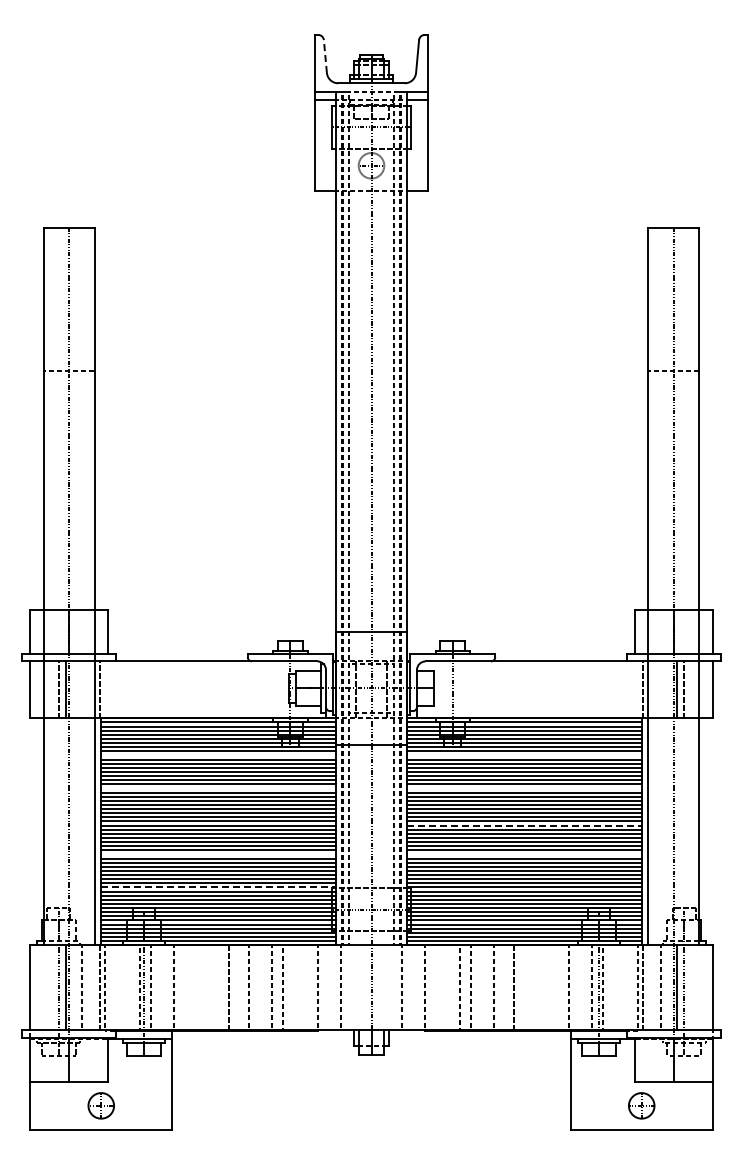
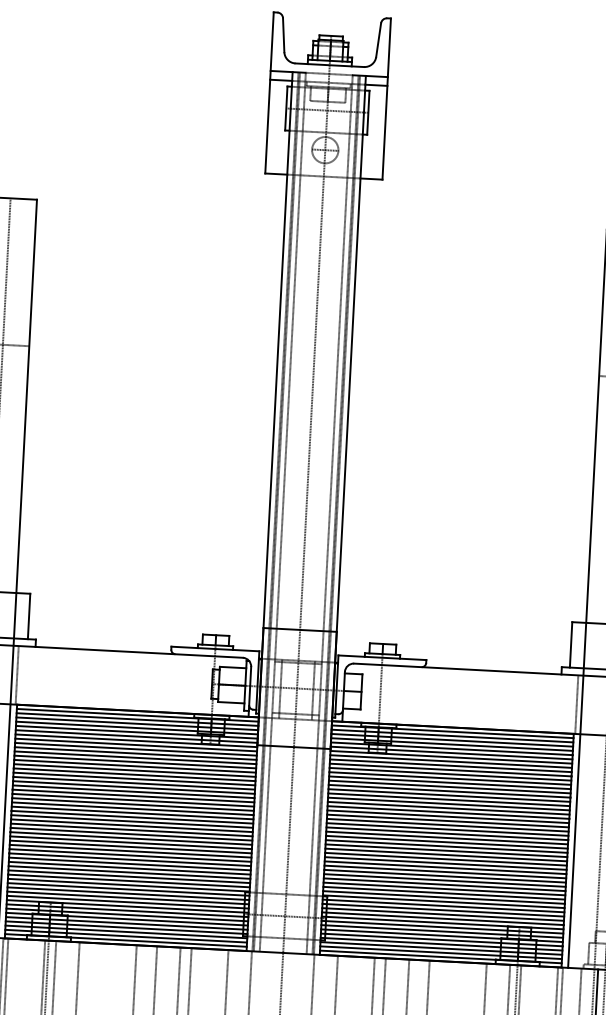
line: (325, 56) -> (283, 35), dashed -> solid
line: (218, 755) -> (135, 749), added
line: (524, 755) -> (451, 765), added
line: (218, 788) -> (134, 783), added
line: (524, 788) -> (449, 799), added
line: (524, 825) -> (447, 837), dashed -> solid
line: (218, 854) -> (130, 851), added
line: (524, 854) -> (445, 867), added
line: (219, 887) -> (129, 885), dashed -> solid

